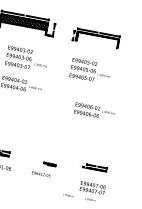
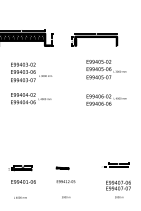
text: (90, 71) -> (106, 69), moved
text: (94, 110) -> (106, 99), moved
part: (49, 164) -> (62, 168), moved
text: (69, 196) -> (66, 197), moved

